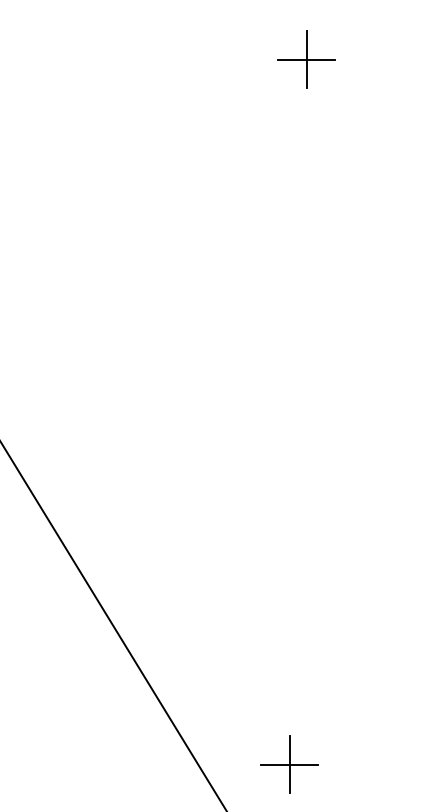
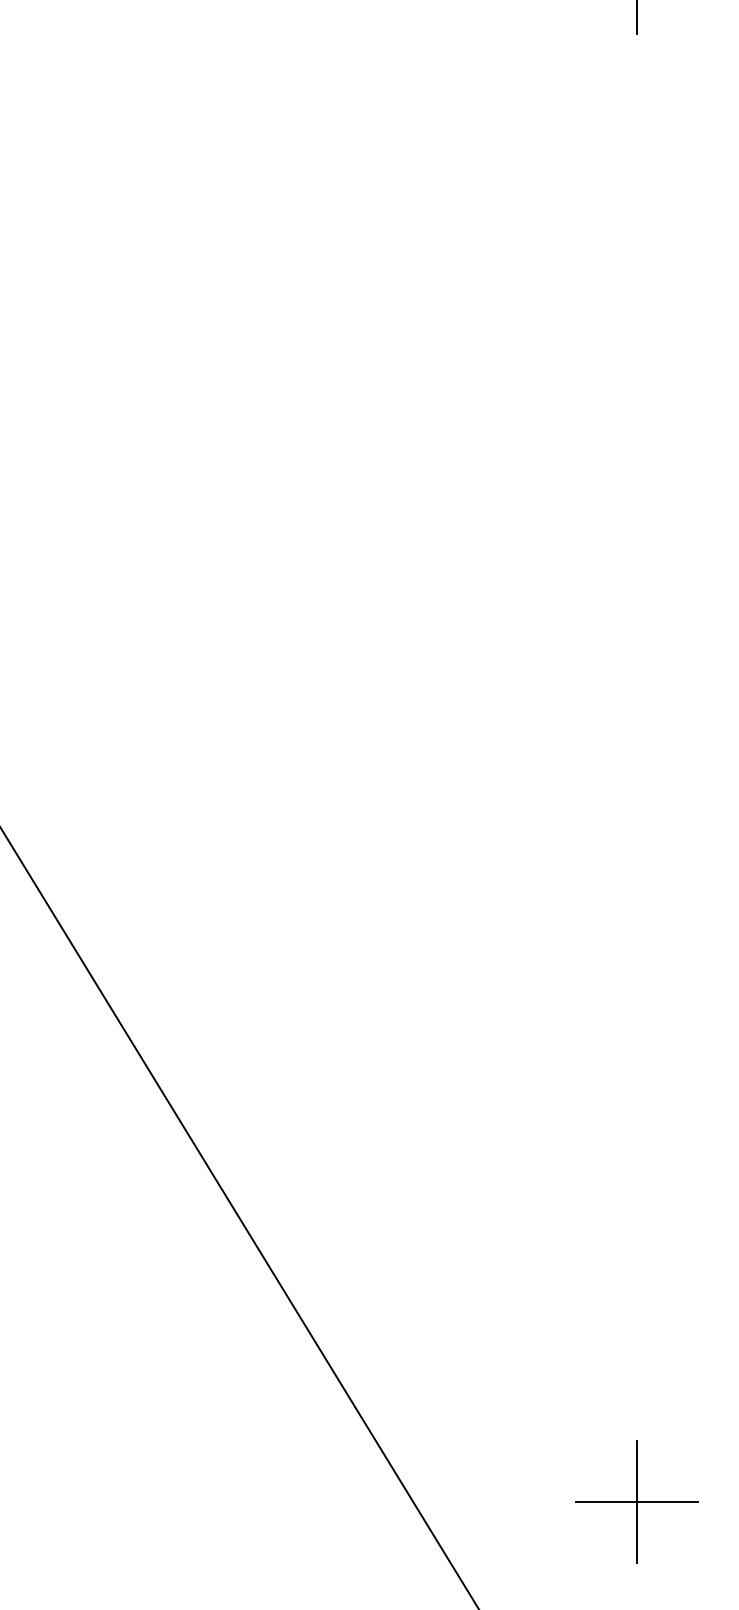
part: (289, 764) -> (636, 1501), moved

